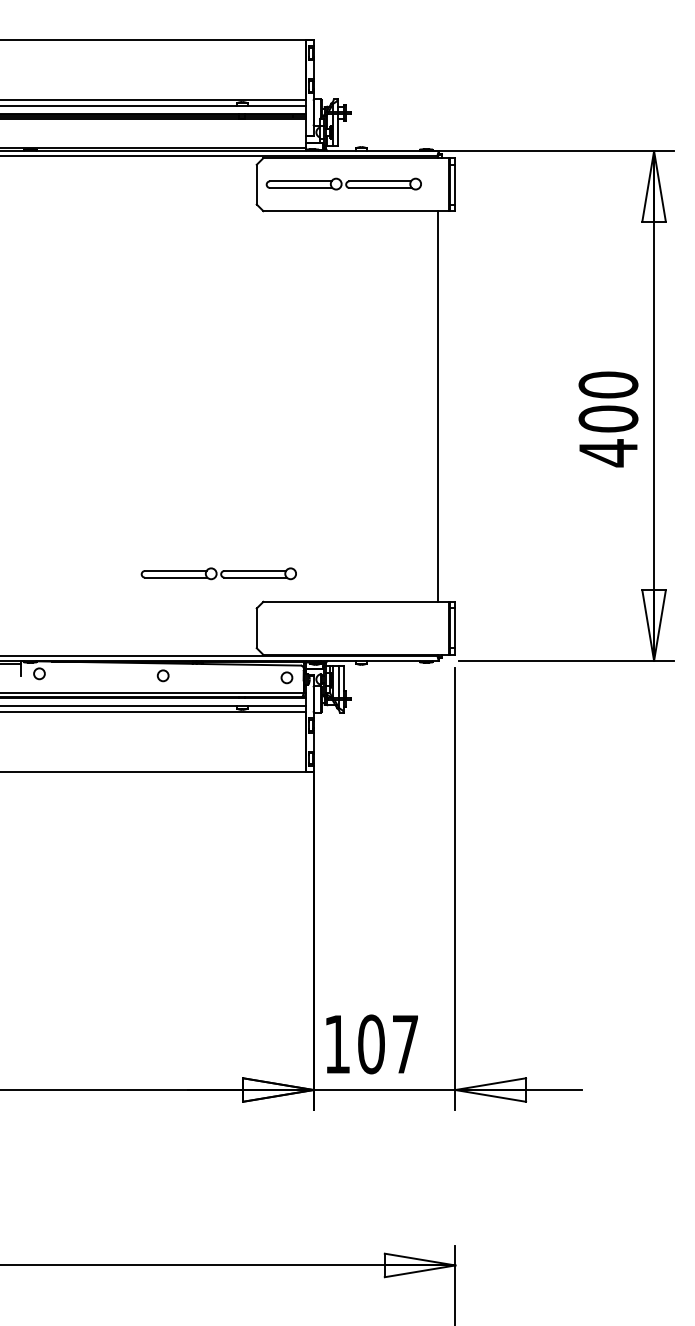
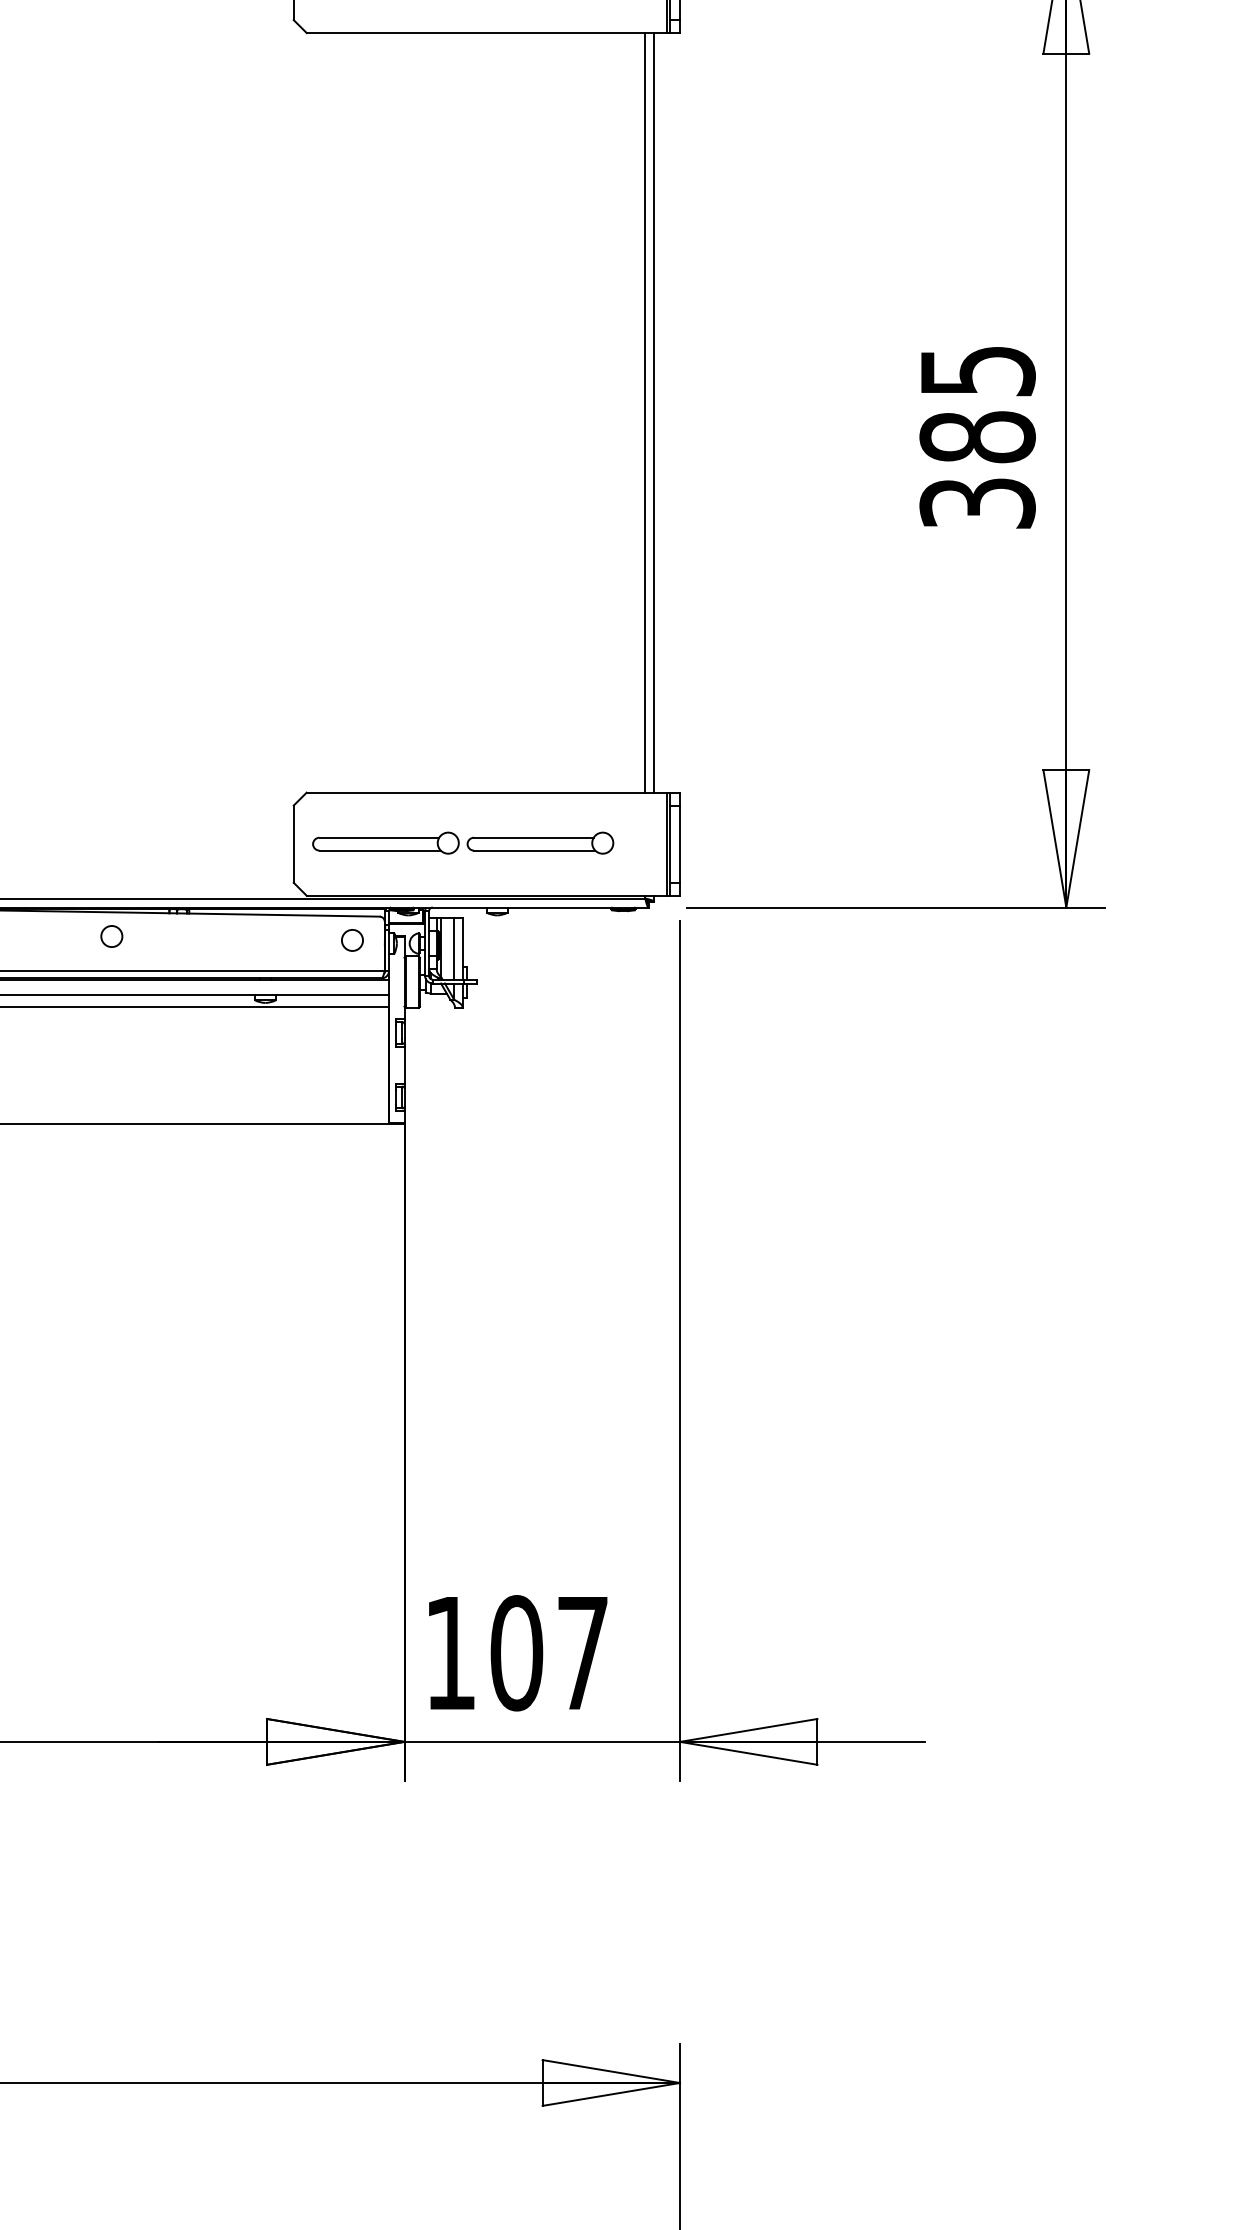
line: (442, 406) -> (654, 412), added
text: (608, 419) -> (977, 438), 400 -> 385
part: (218, 573) -> (462, 842), moved

